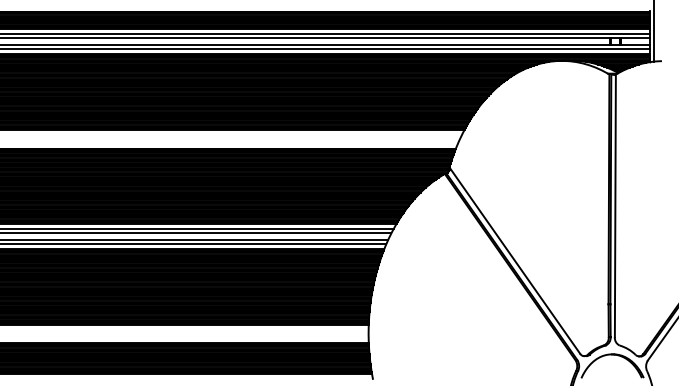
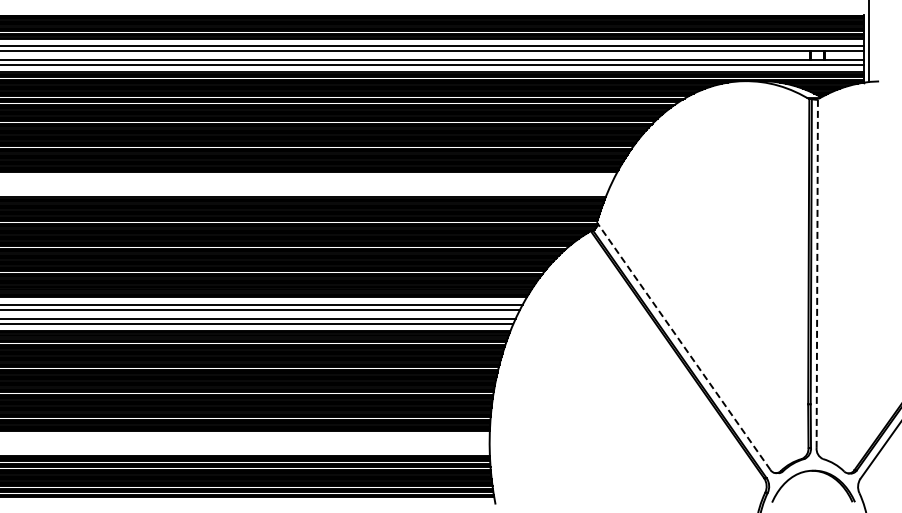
line: (615, 205) -> (817, 272), solid -> dashed
line: (514, 260) -> (683, 345), solid -> dashed

